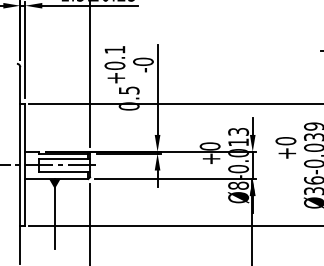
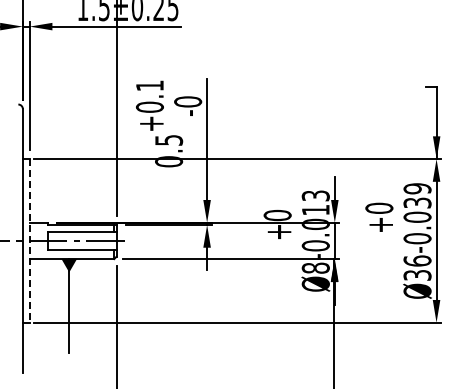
line: (25, 165) -> (29, 240), solid -> dashed

